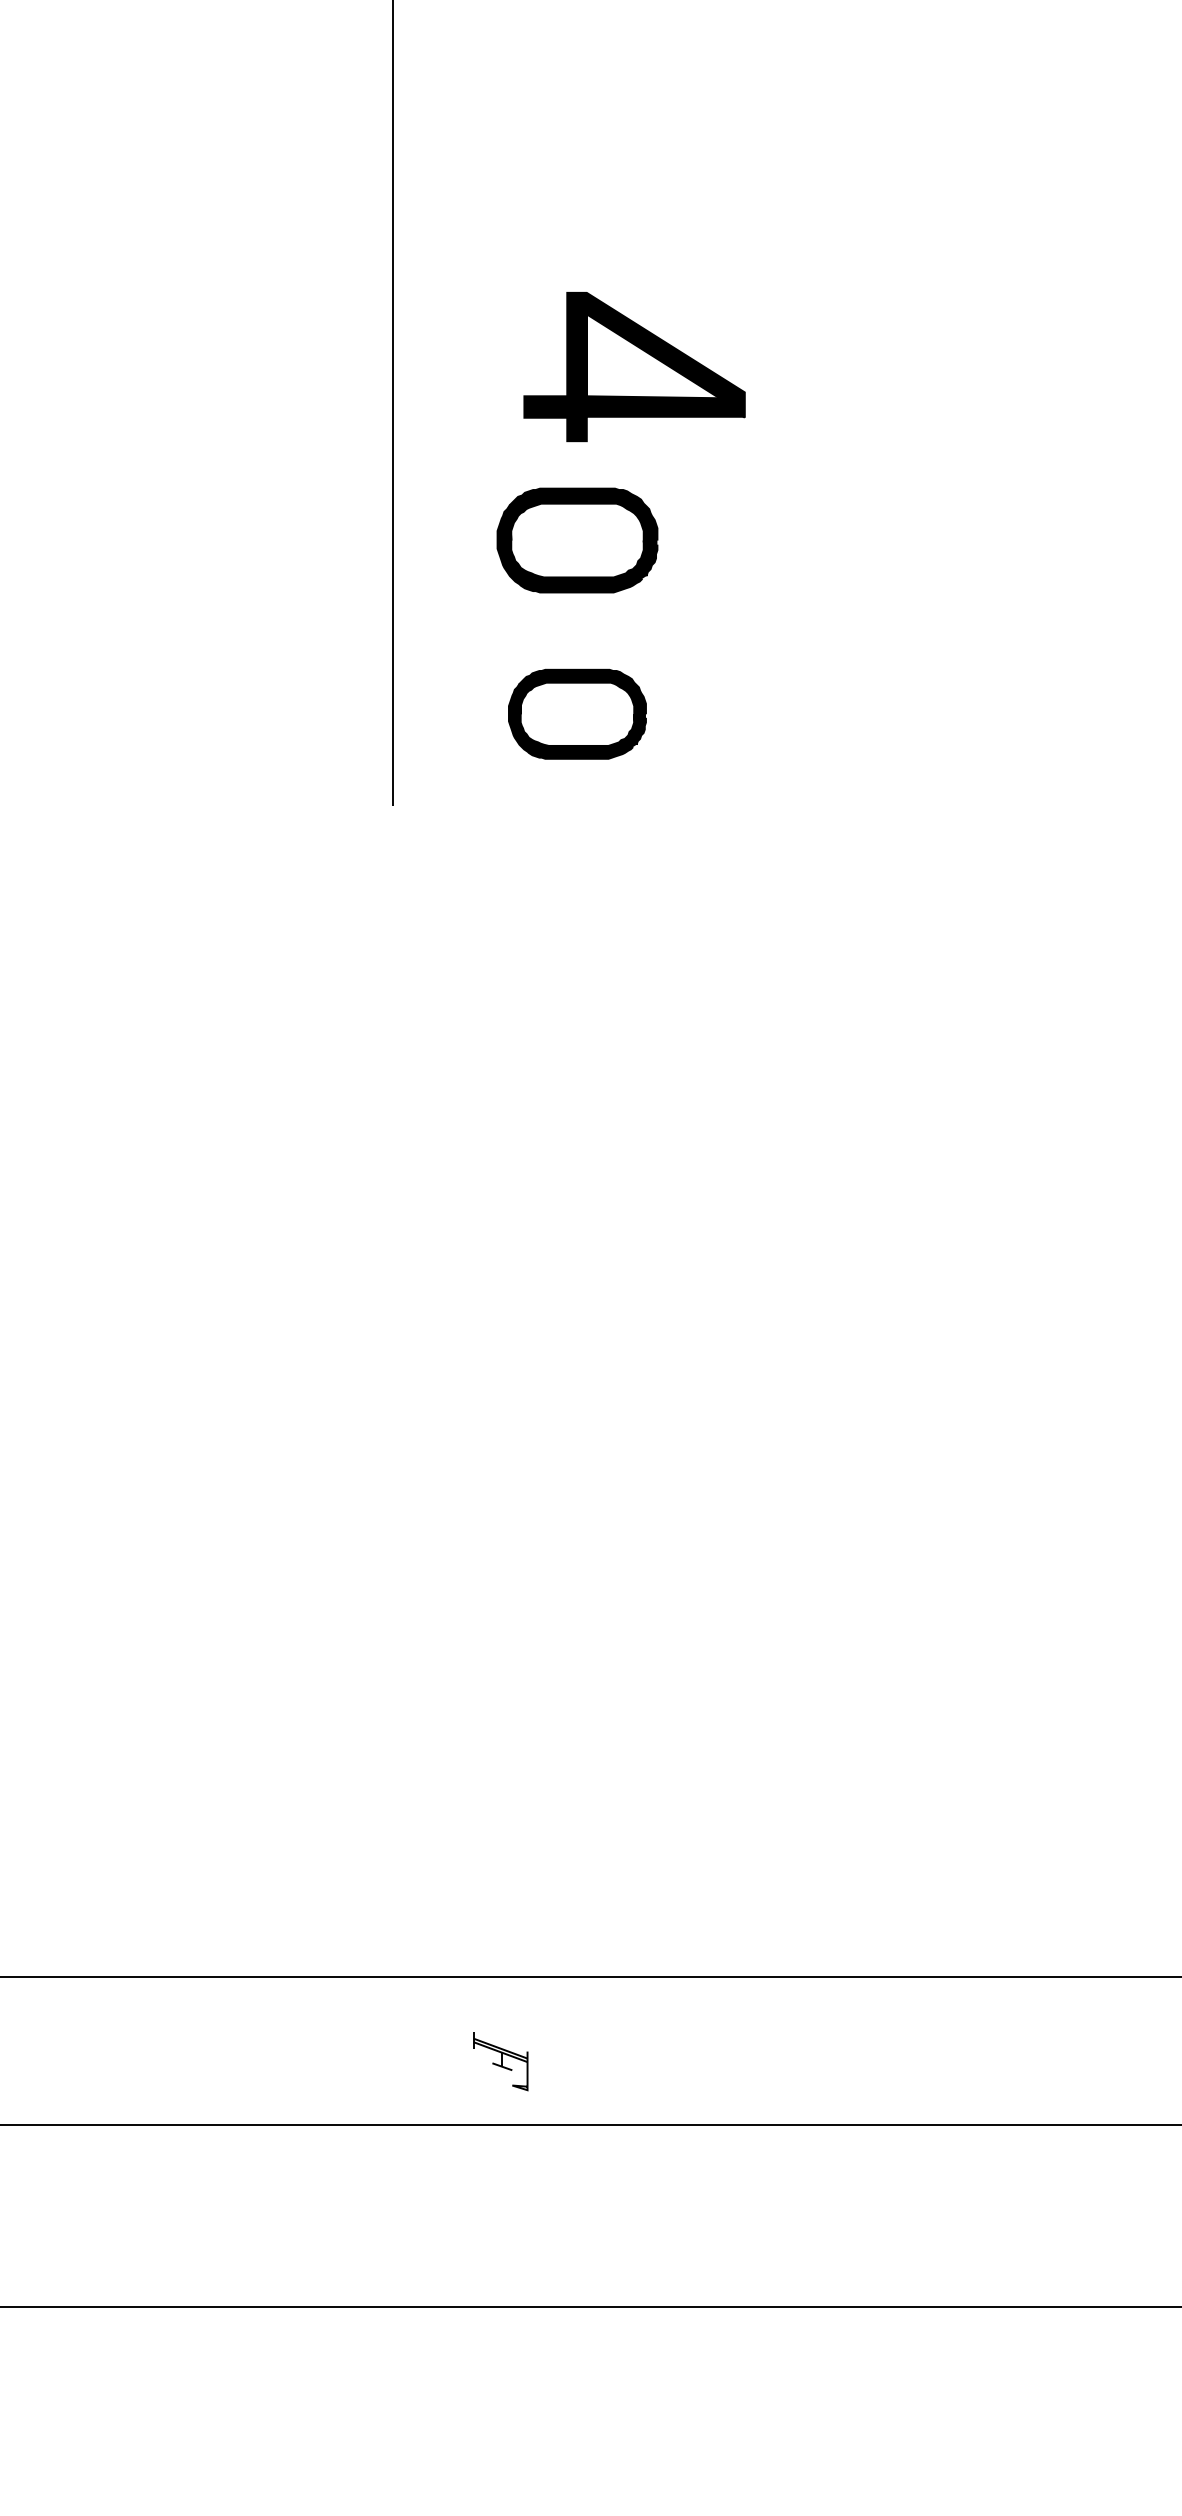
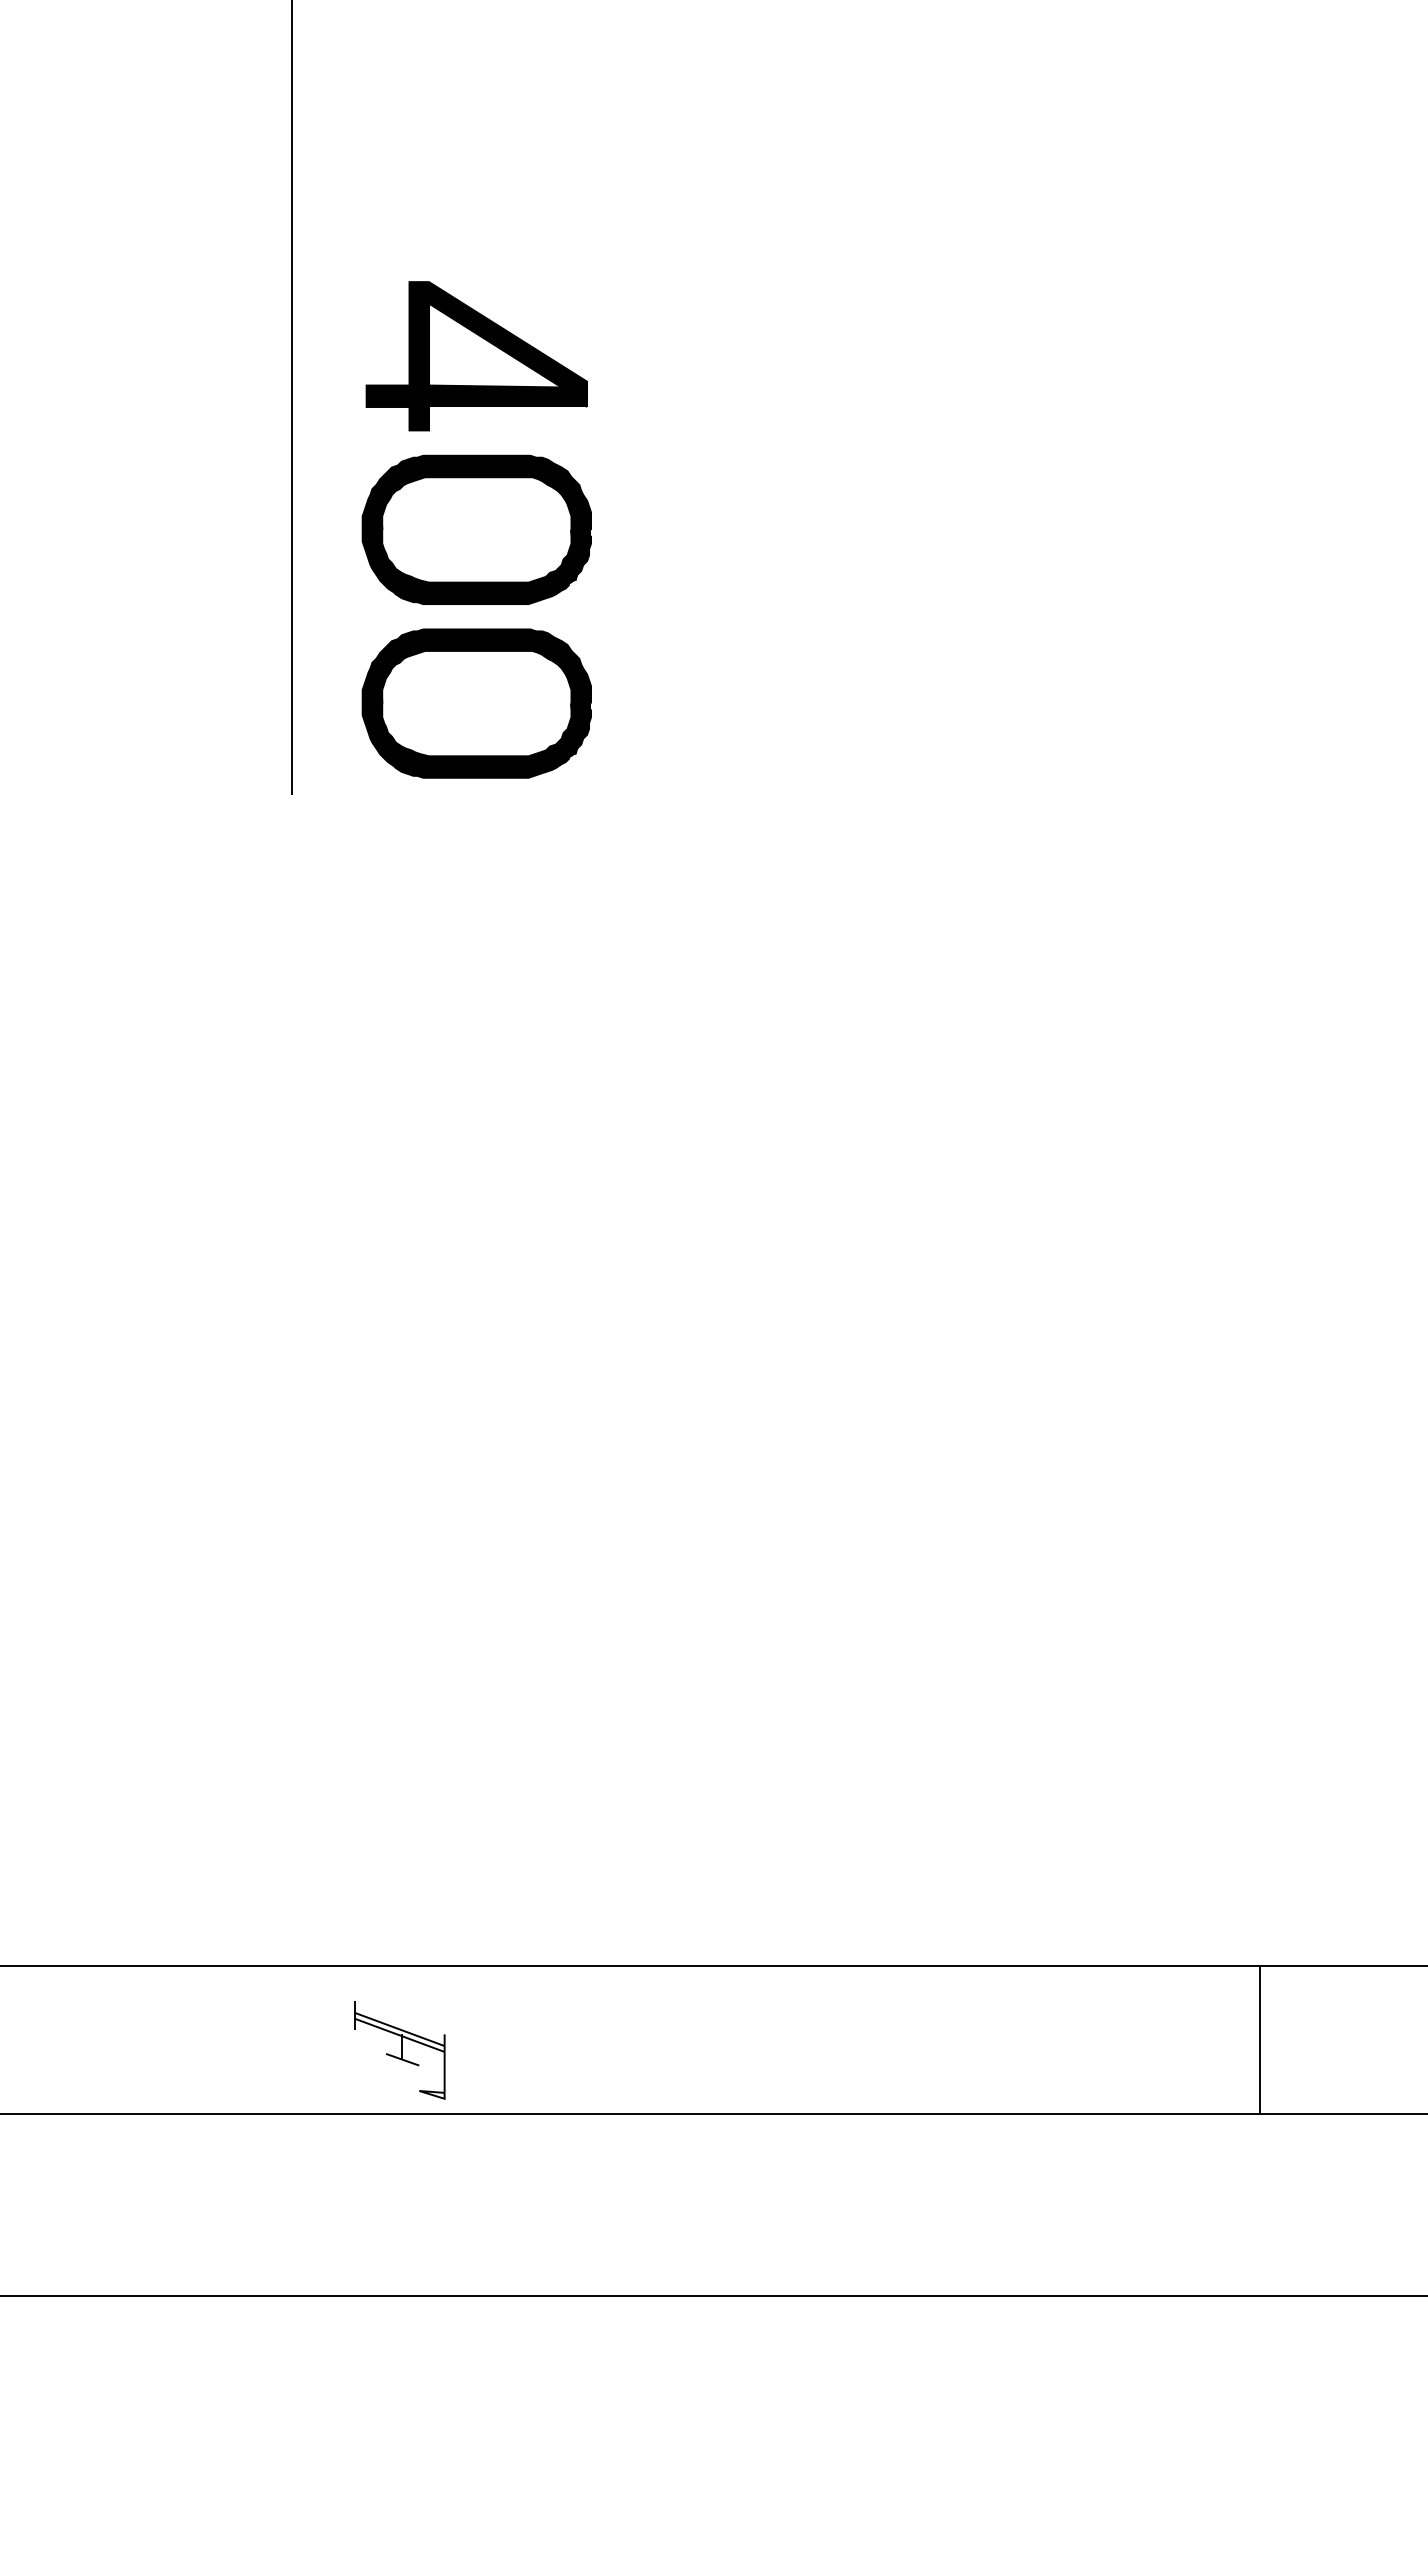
part: (634, 367) -> (476, 356), moved
part: (577, 540) -> (476, 529), size x1.43
part: (577, 714) -> (476, 703), size x1.67
part: (500, 2061) -> (399, 2050), size x1.67

